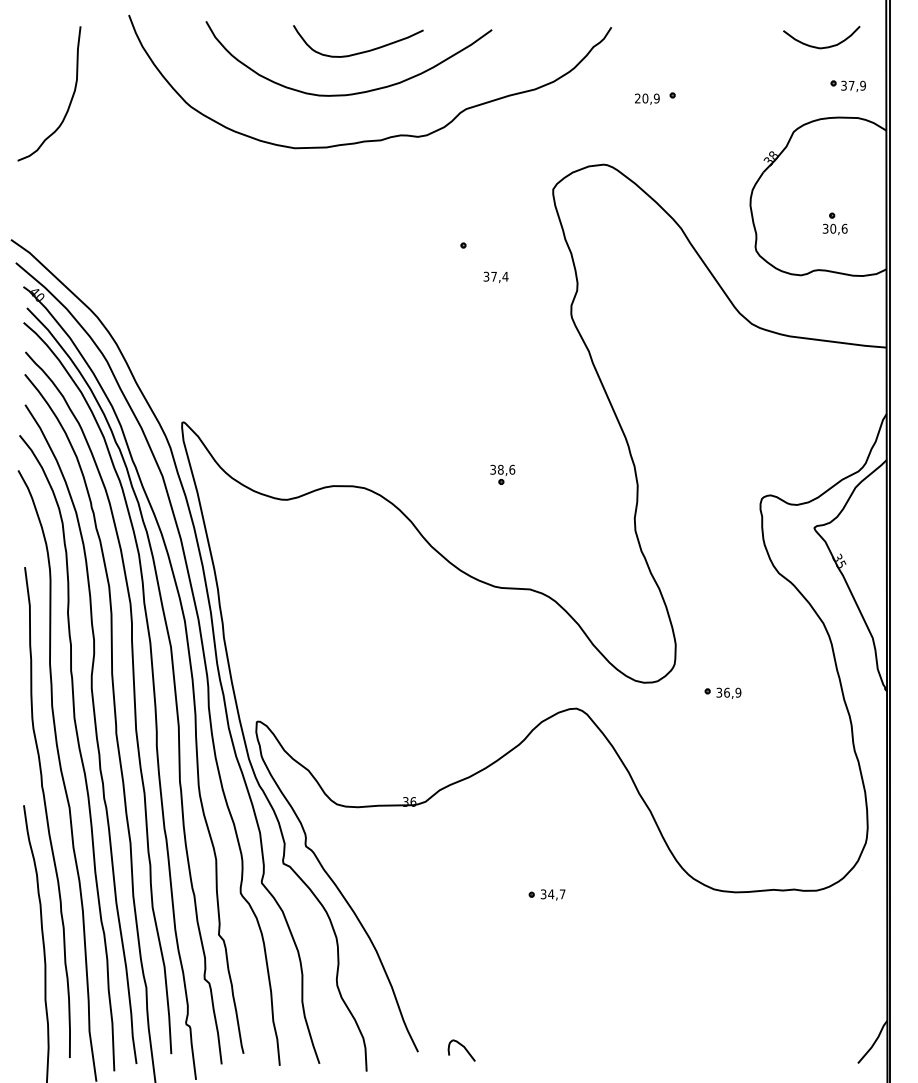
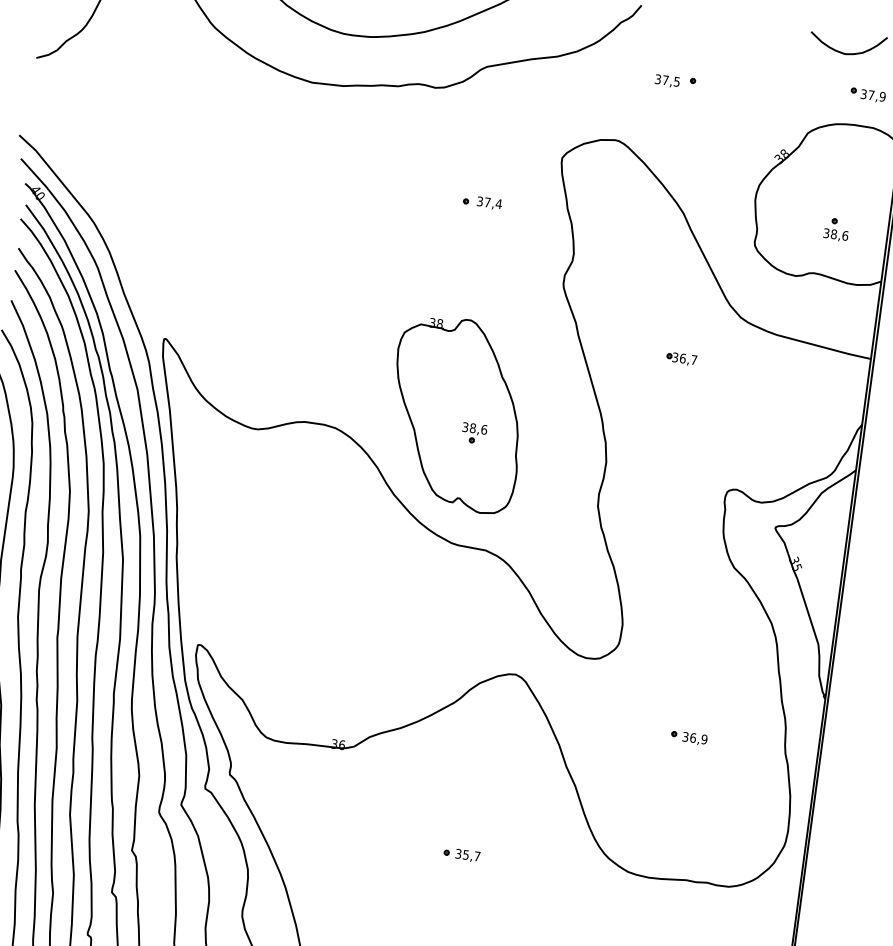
text: (647, 98) -> (667, 80), 20,9 -> 37,5
text: (833, 228) -> (834, 234), 30,6 -> 38,6
text: (495, 276) -> (489, 202), moved
part: (698, 372) -> (681, 358), added
part: (482, 457) -> (456, 413), added
part: (722, 692) -> (688, 737), moved
text: (551, 894) -> (466, 855), 34,7 -> 35,7

